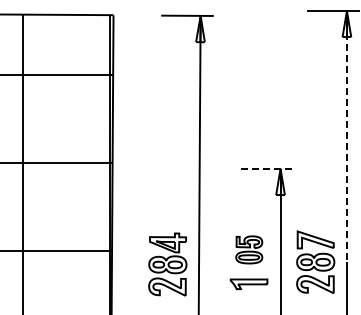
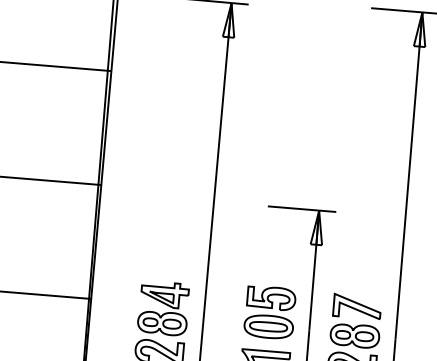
line: (346, 136) -> (408, 175), dashed -> solid
line: (267, 168) -> (302, 208), dashed -> solid
part: (248, 249) -> (268, 312), size x1.43

